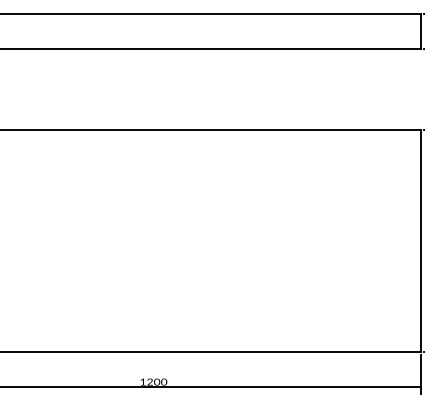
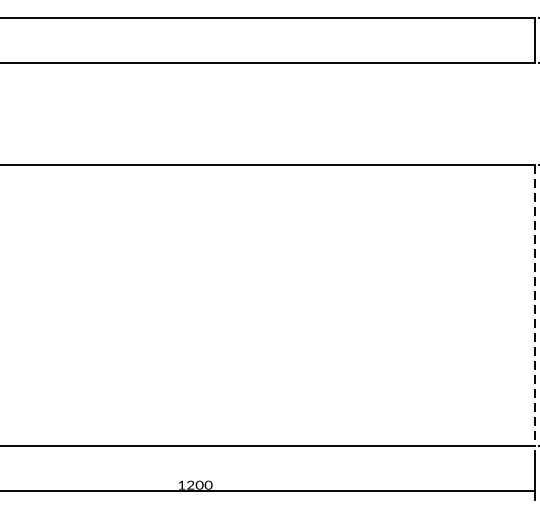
line: (420, 240) -> (534, 305), solid -> dashed

